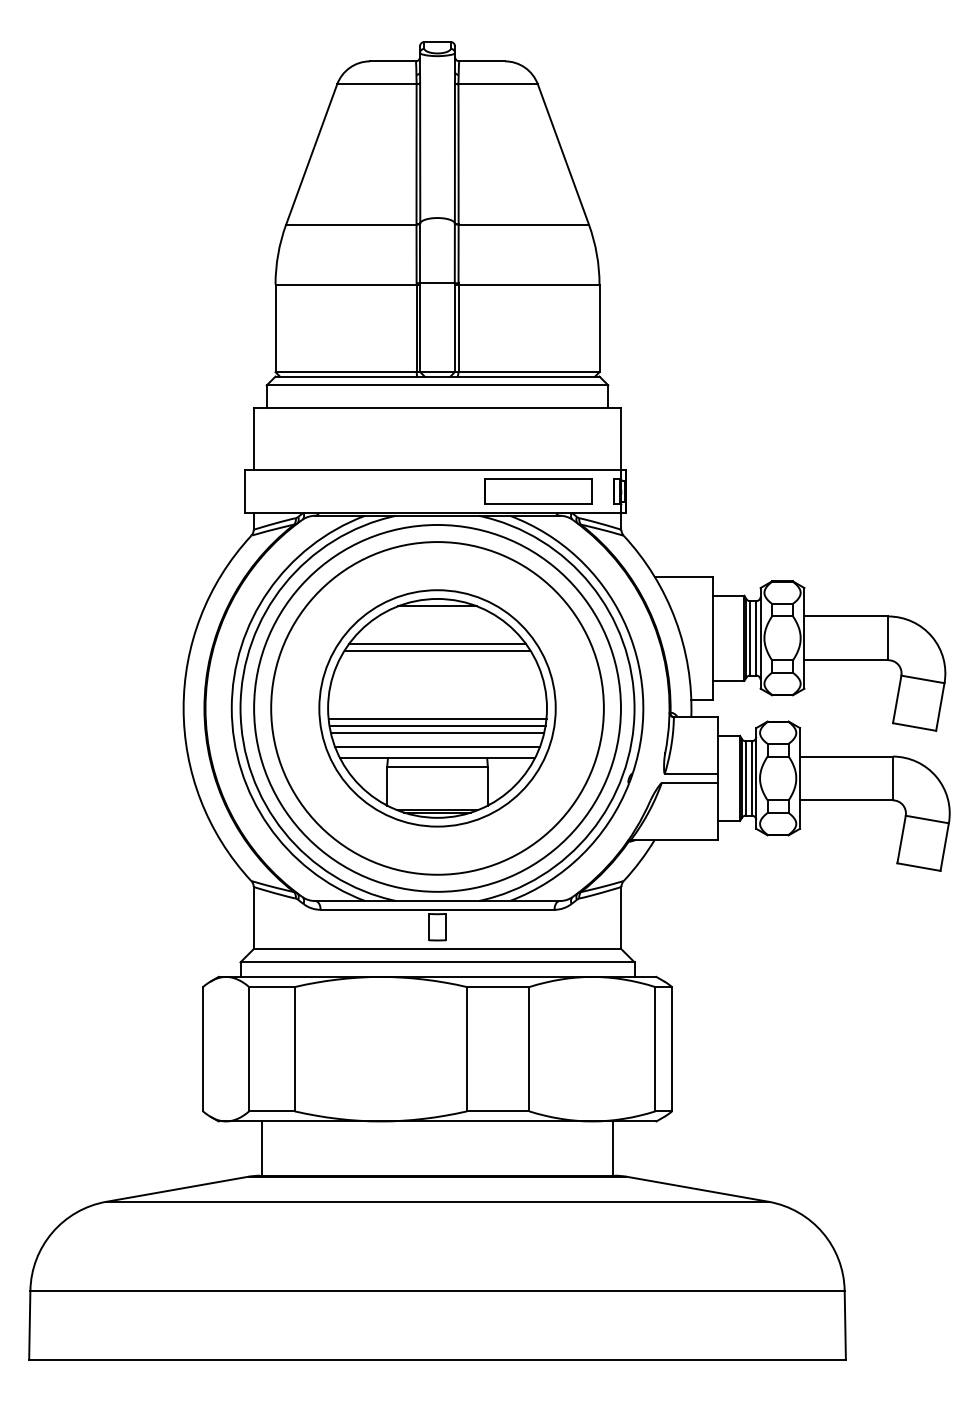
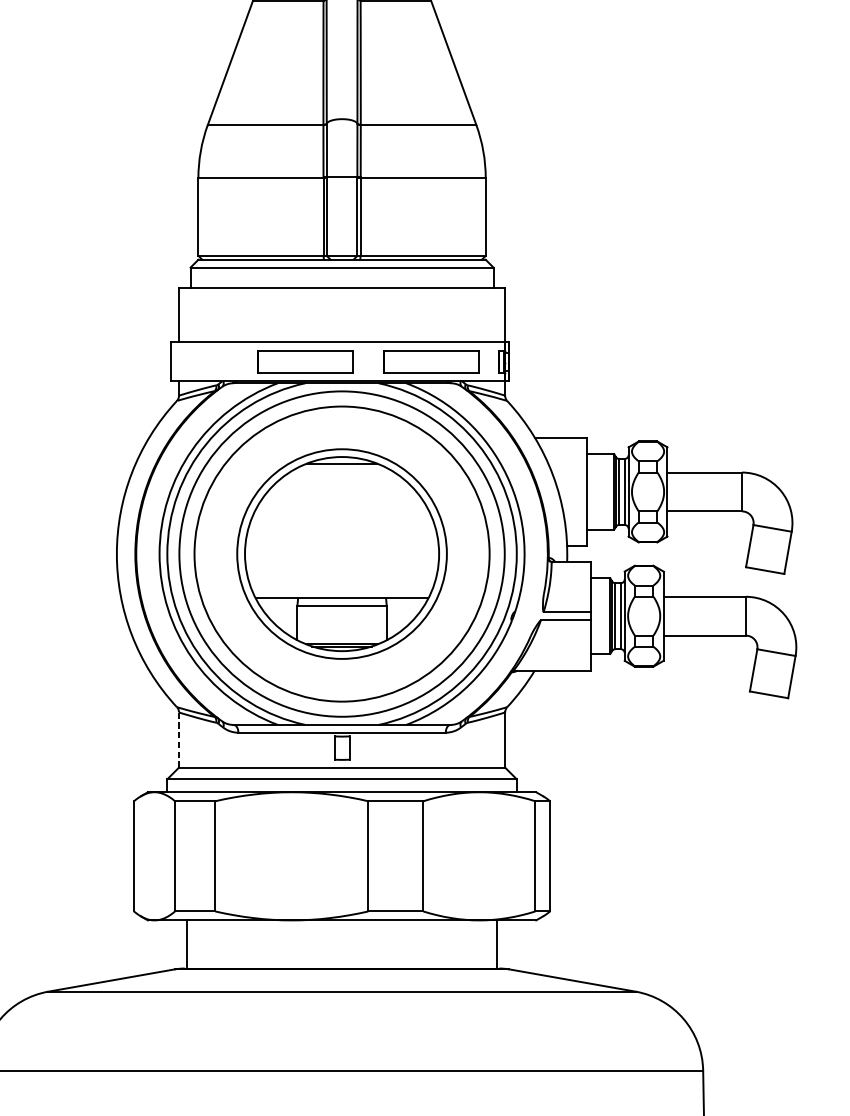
part: (396, 491) -> (305, 361), added
line: (437, 643) -> (342, 496), removed
line: (437, 650) -> (342, 502), removed
line: (437, 718) -> (342, 563), removed
line: (437, 725) -> (342, 569), removed
line: (437, 733) -> (342, 576), removed
line: (437, 747) -> (342, 588), removed
line: (253, 917) -> (178, 739), solid -> dashed

